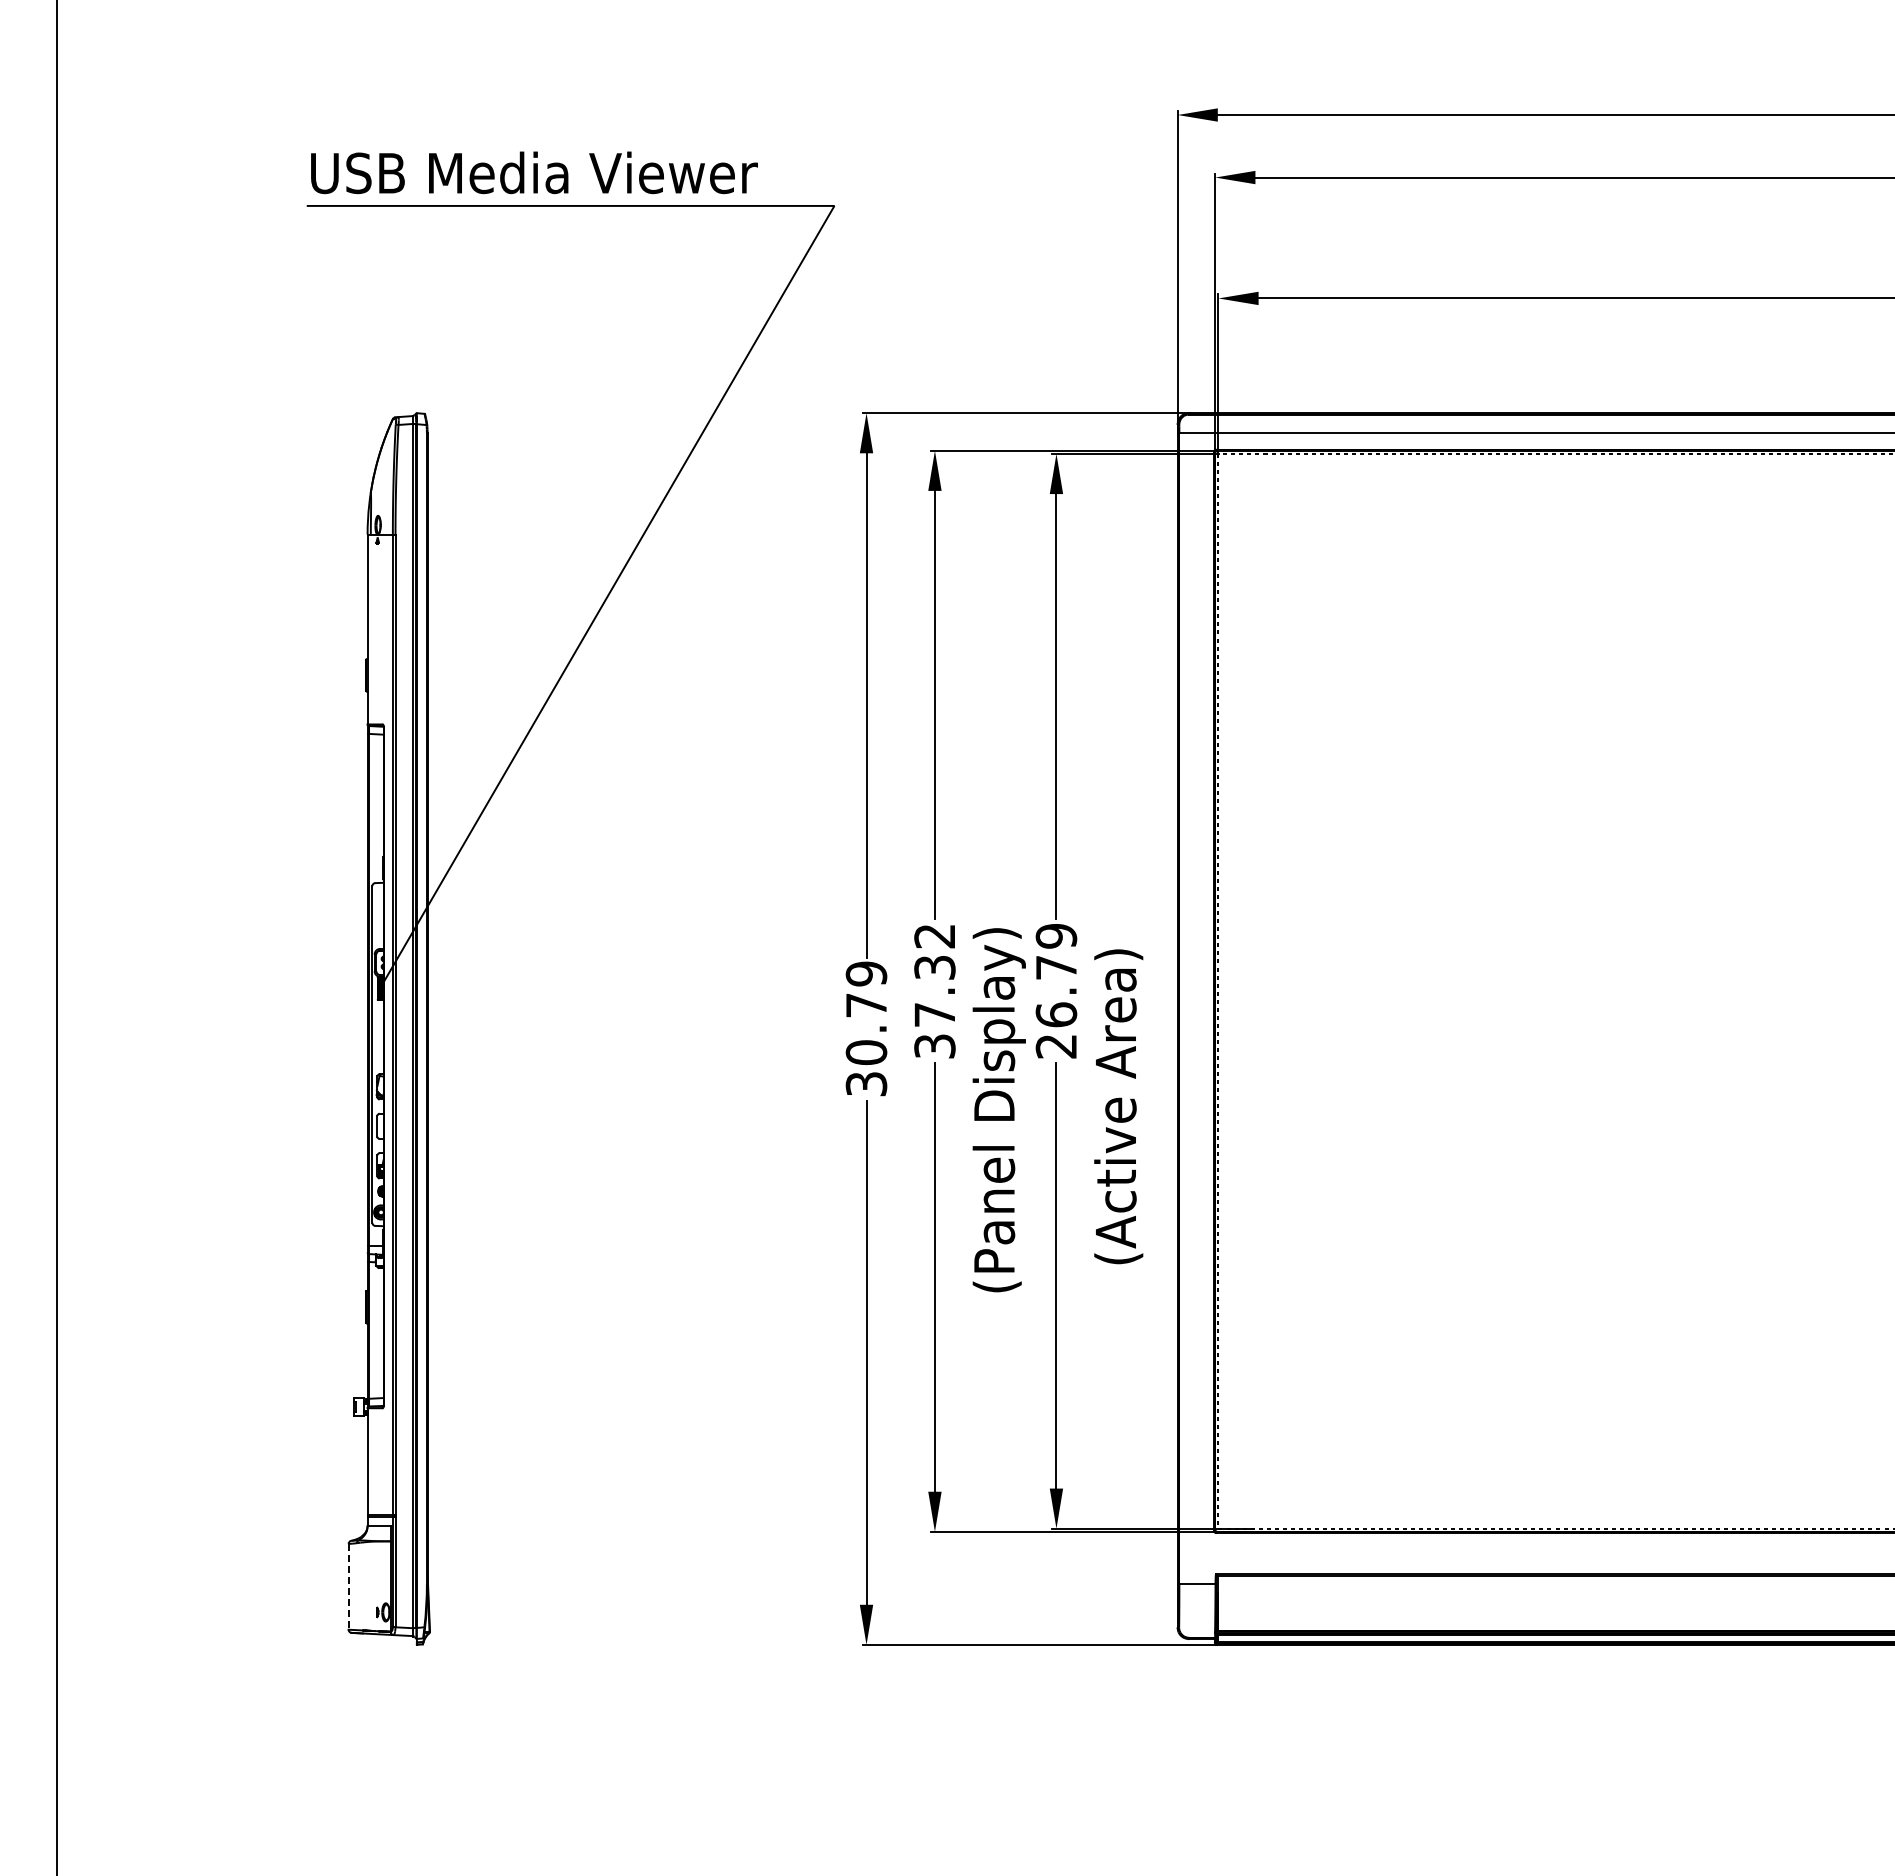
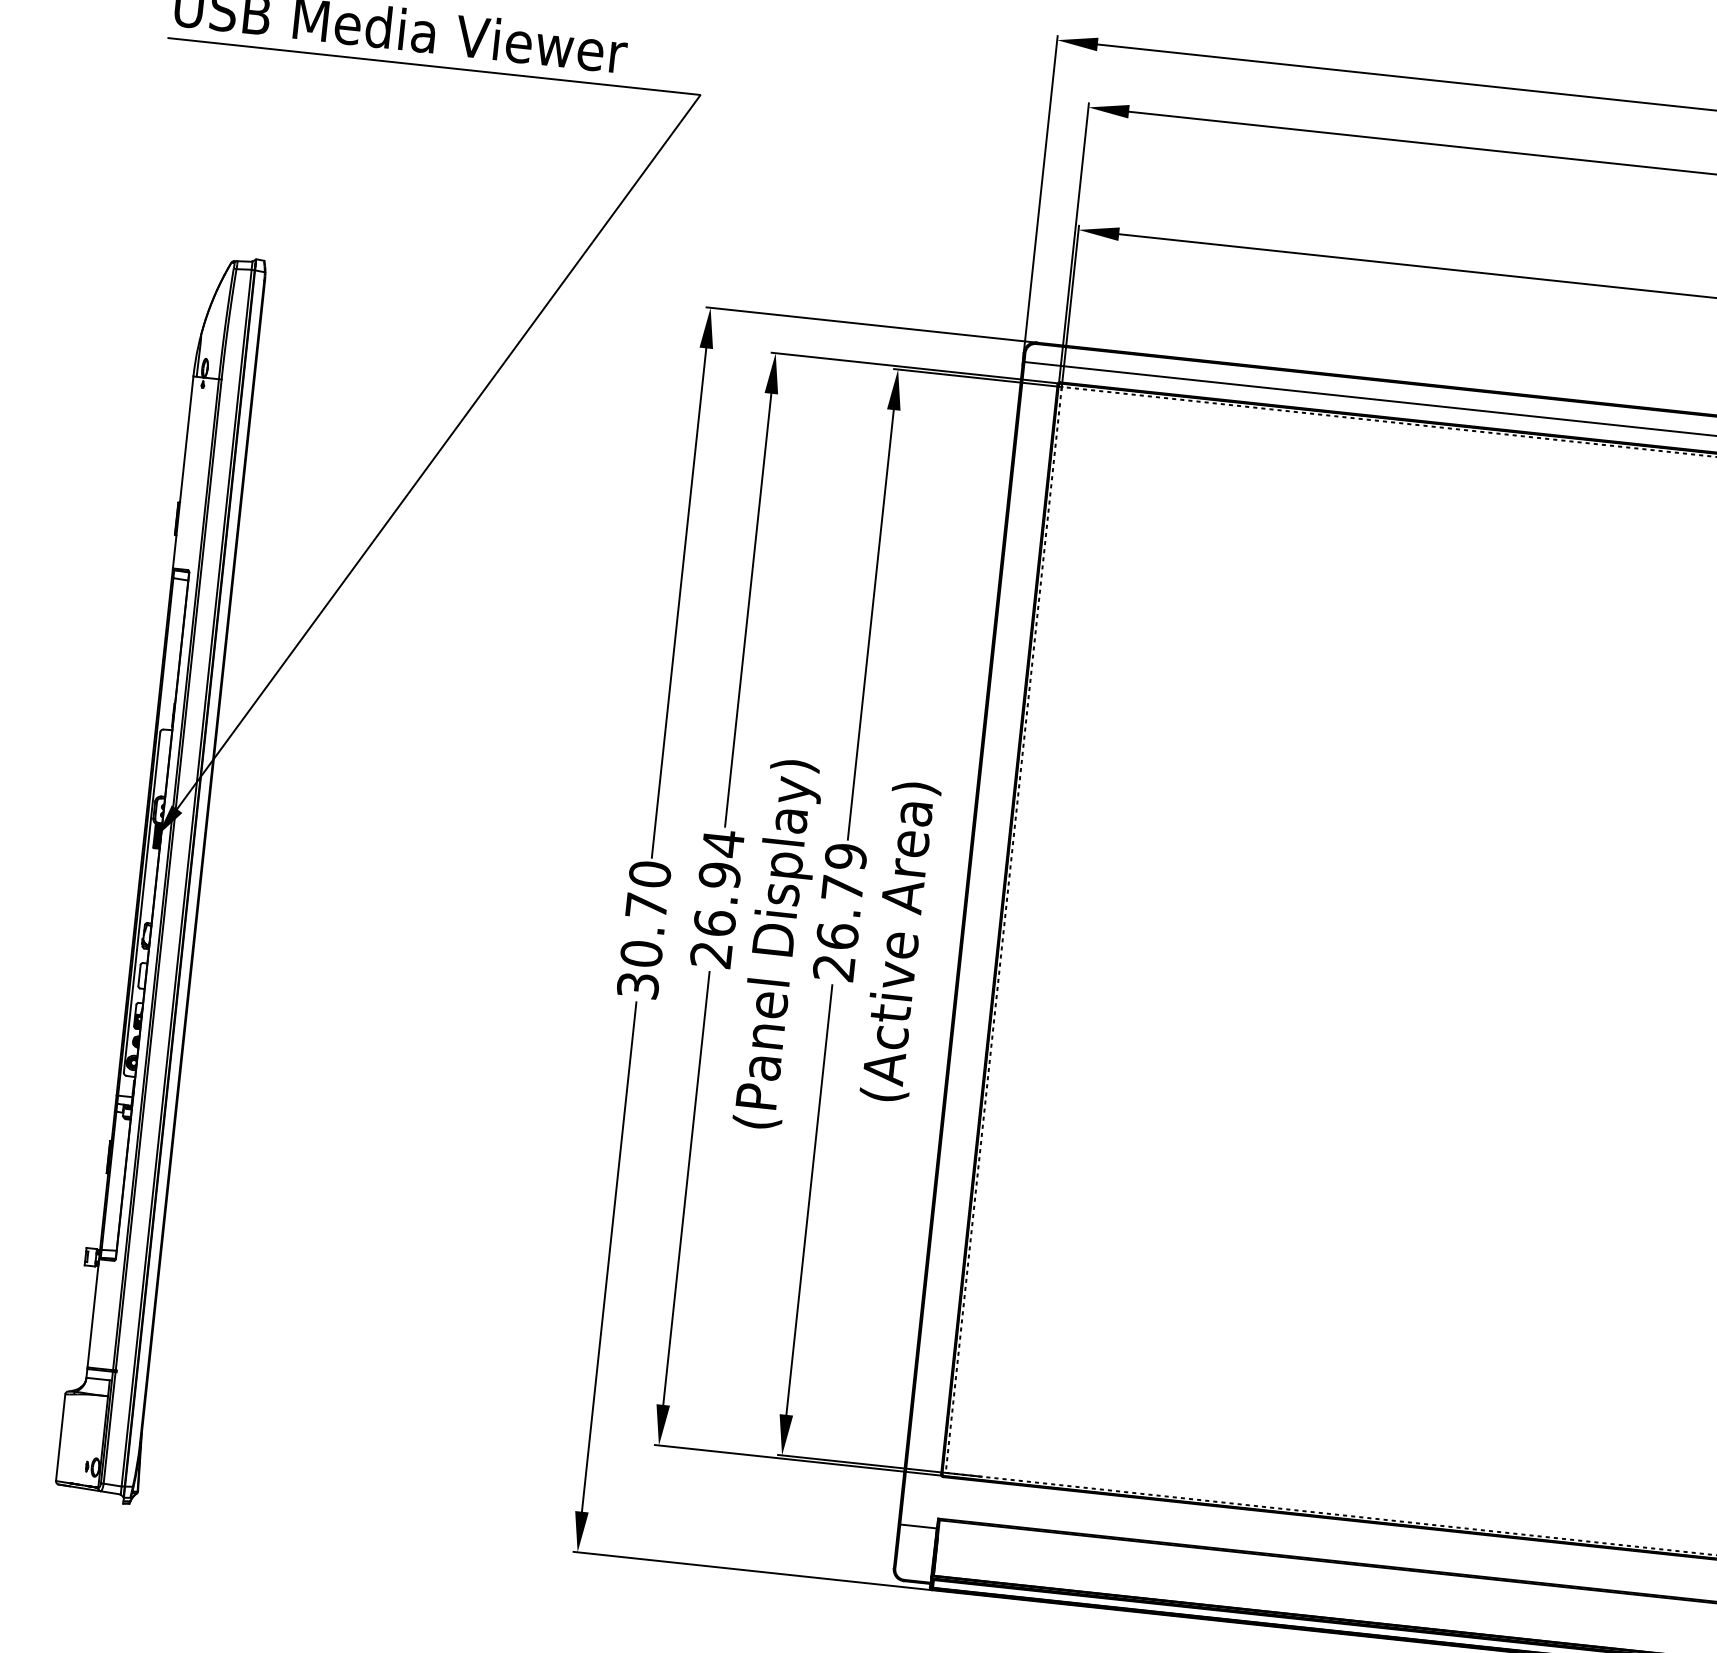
fill: (391, 971) -> (170, 820), added
text: (866, 973) -> (650, 873), 30.79 -> 30.70
text: (934, 990) -> (716, 898), 37.32 -> 26.94
text: (1118, 1106) -> (900, 941), moved
text: (998, 1110) -> (777, 944), moved
line: (348, 1586) -> (60, 1437), dashed -> solid

